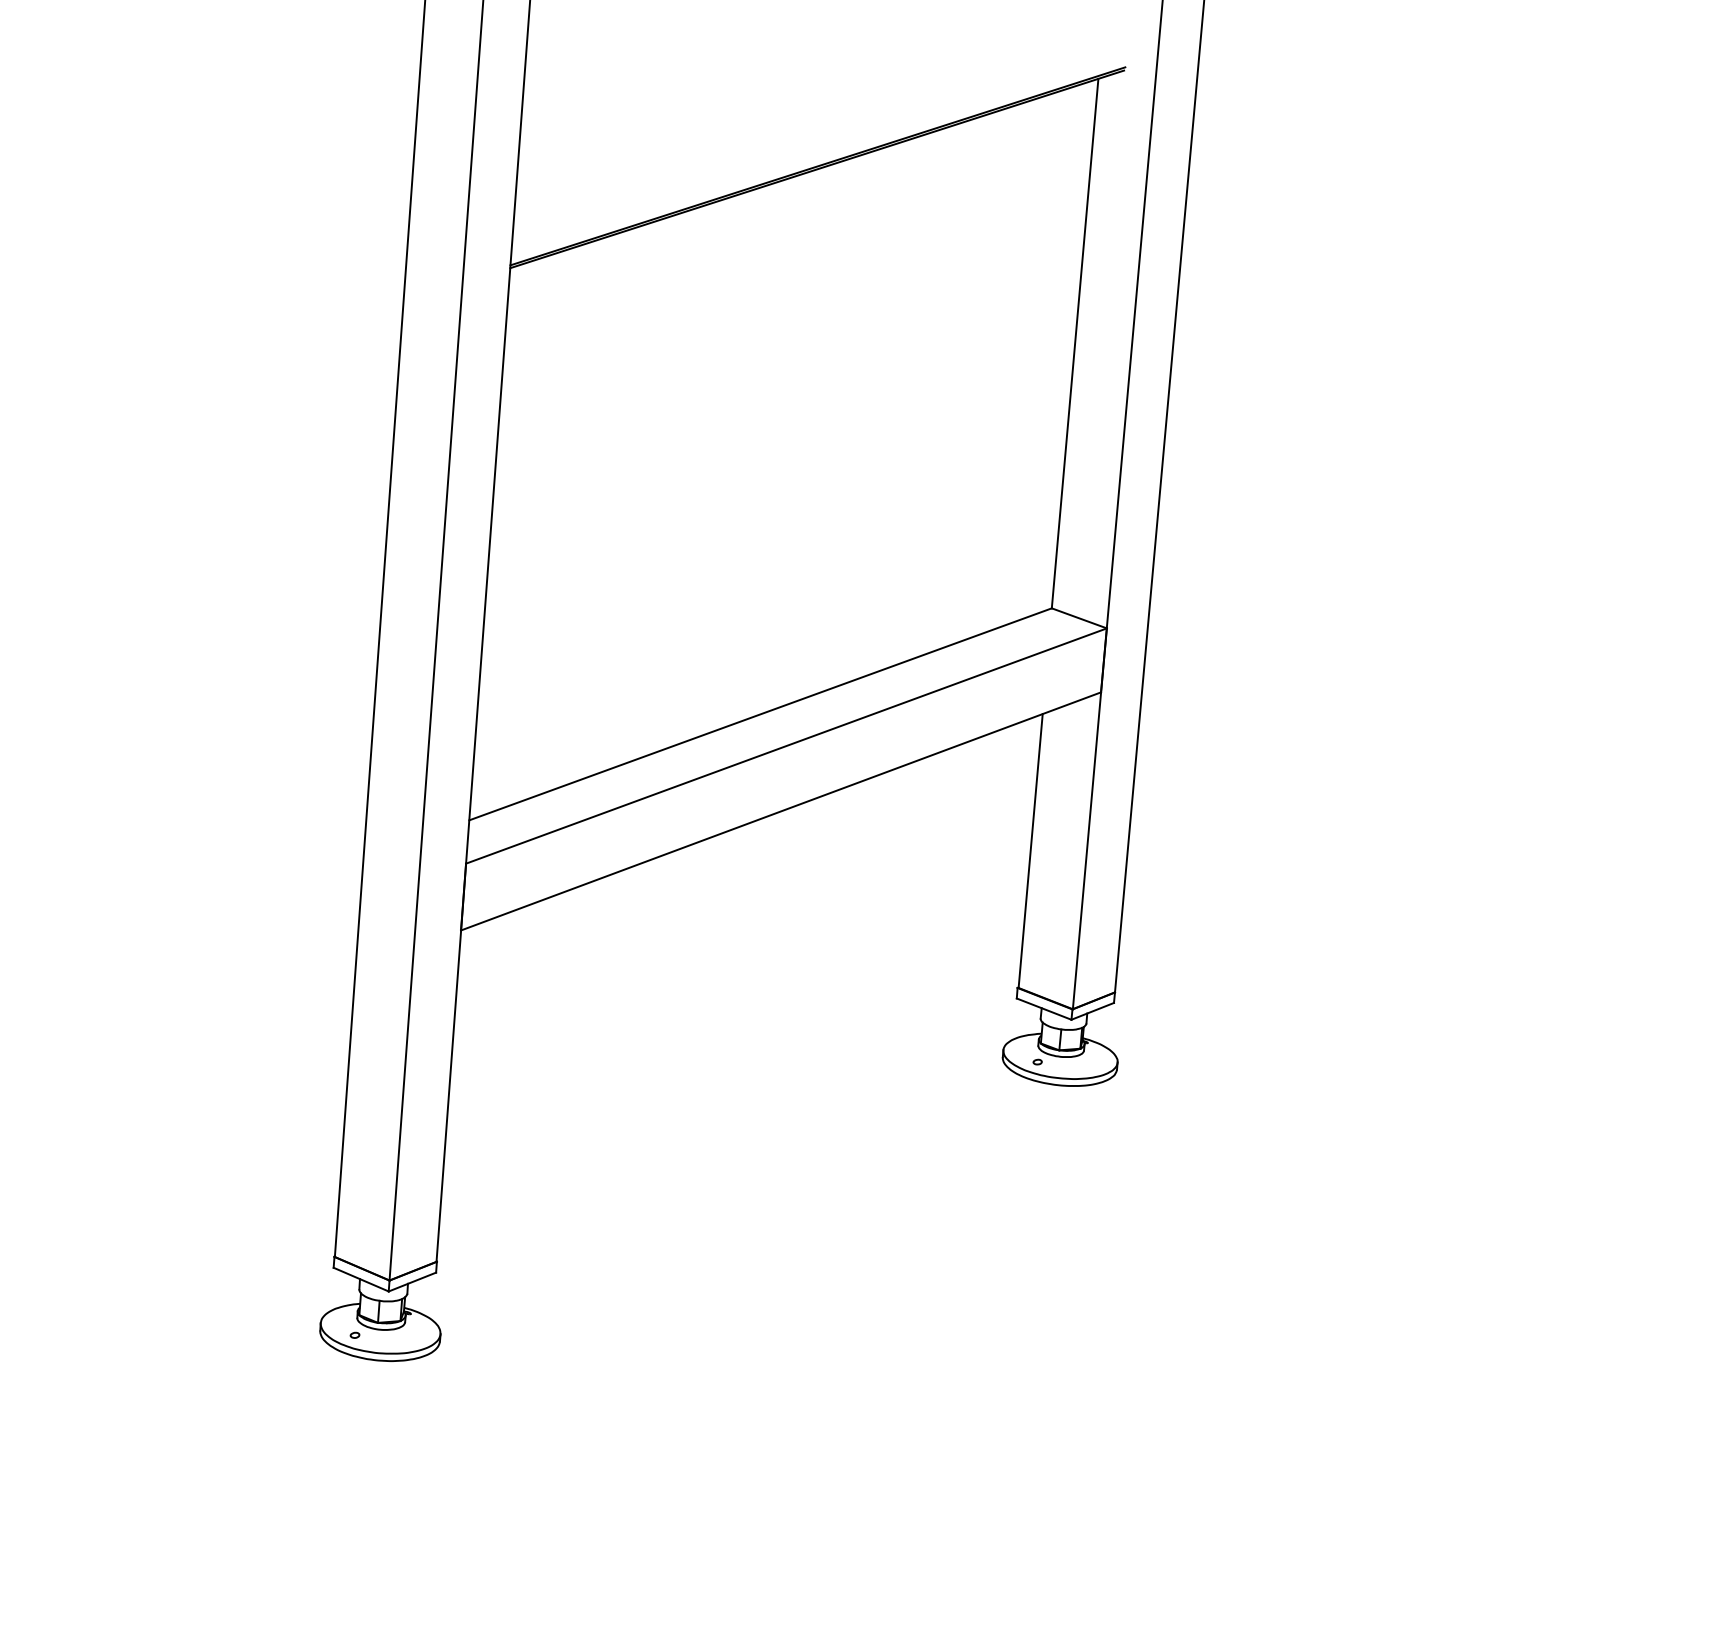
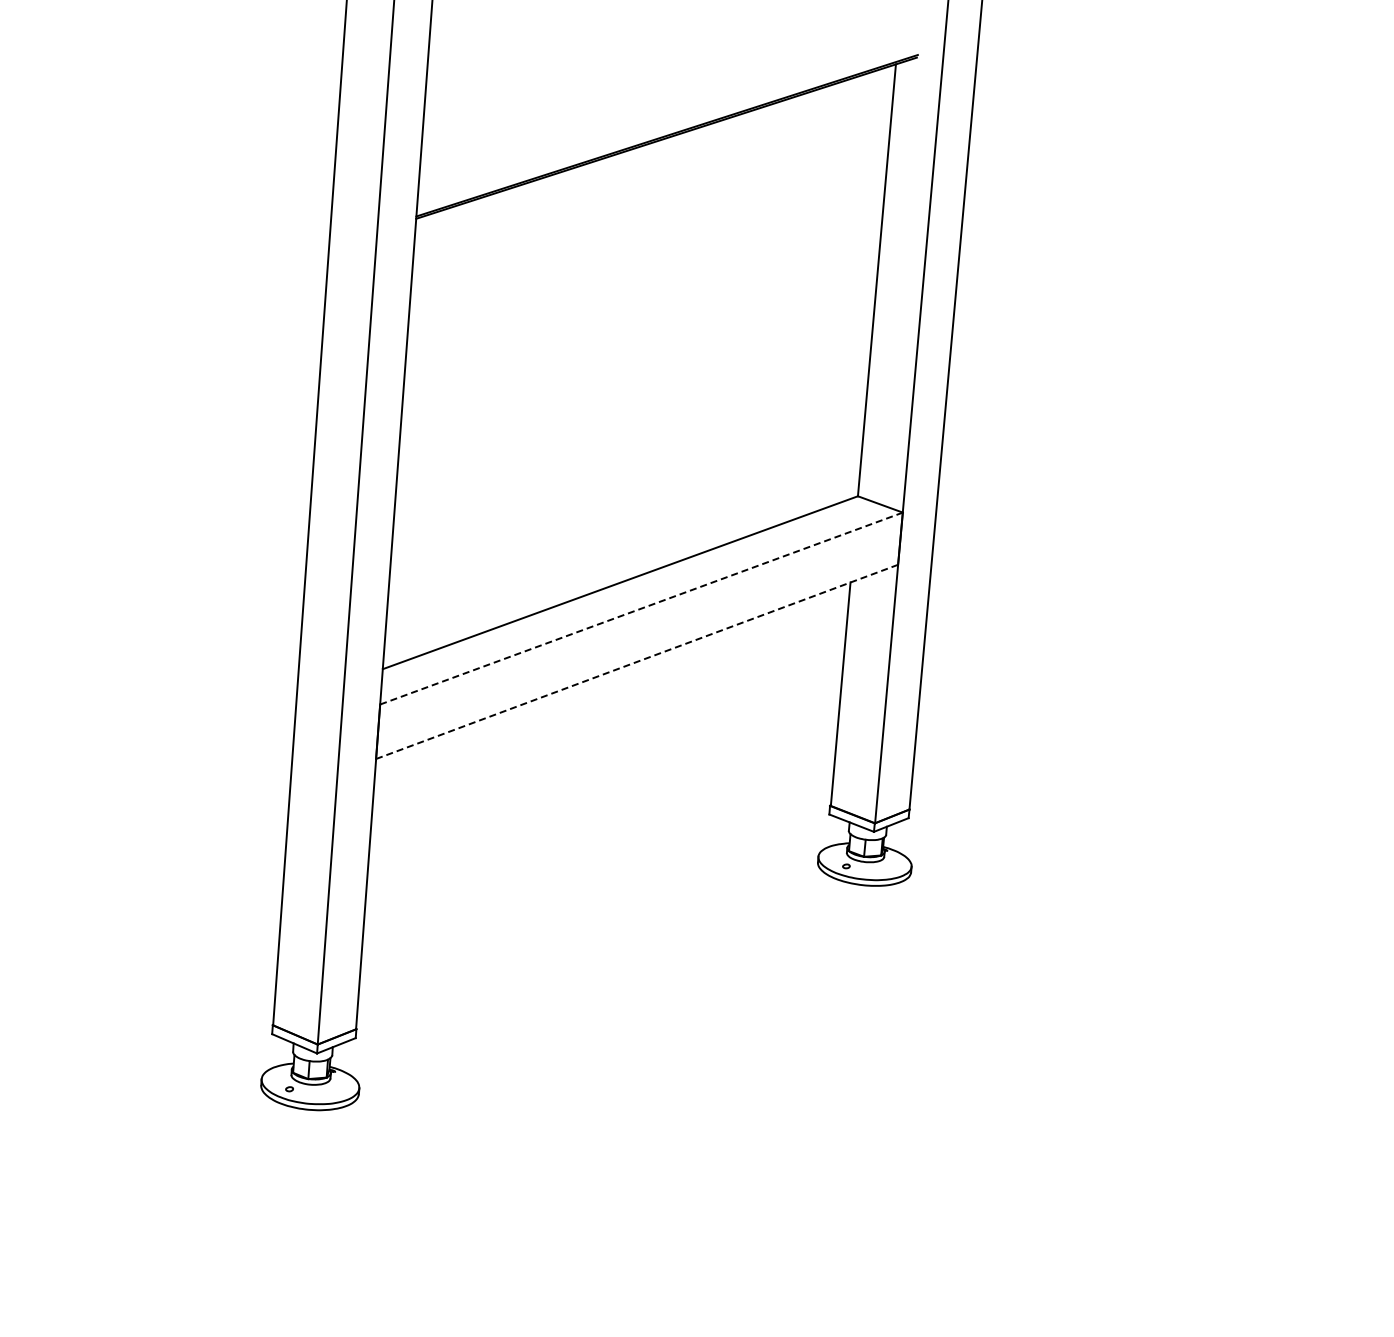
line: (787, 745) -> (642, 608), solid -> dashed
line: (781, 810) -> (637, 661), solid -> dashed

